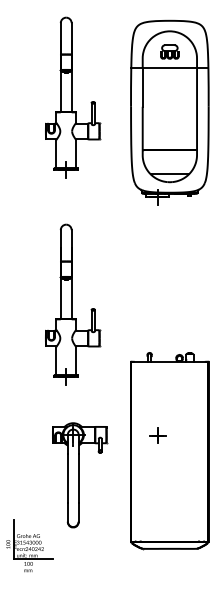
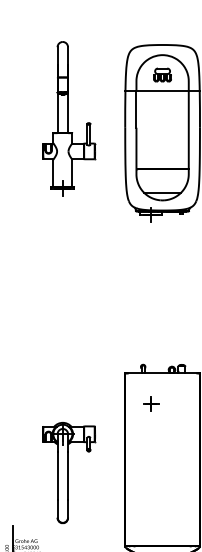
part: (73, 304) -> (69, 318), removed
part: (157, 435) -> (150, 403), moved
part: (80, 475) -> (69, 473), moved

